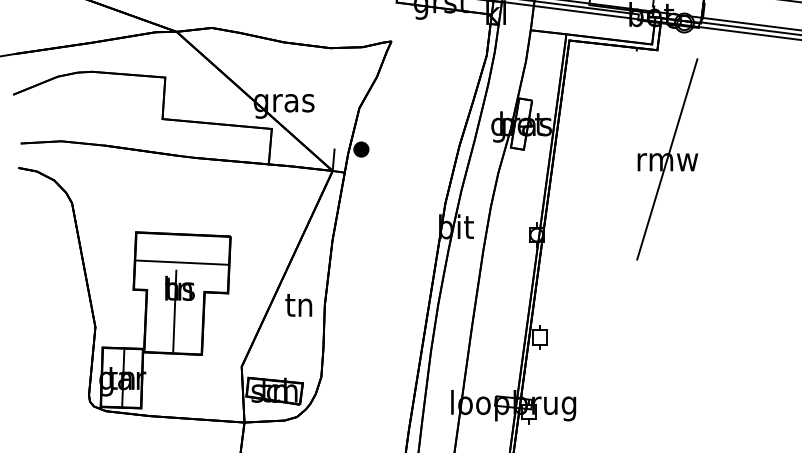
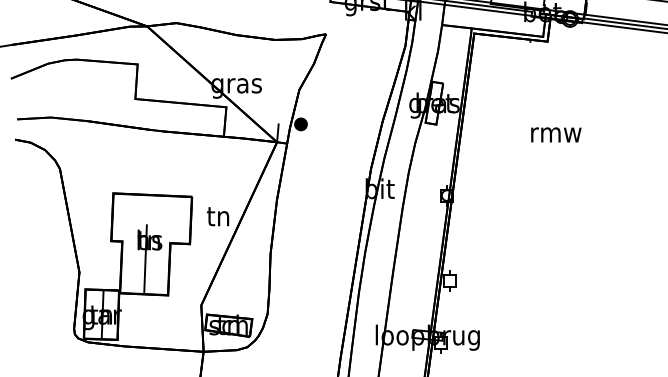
line: (667, 159) -> (555, 132), removed
line: (181, 262) -> (151, 218), removed
text: (298, 305) -> (217, 216), moved

